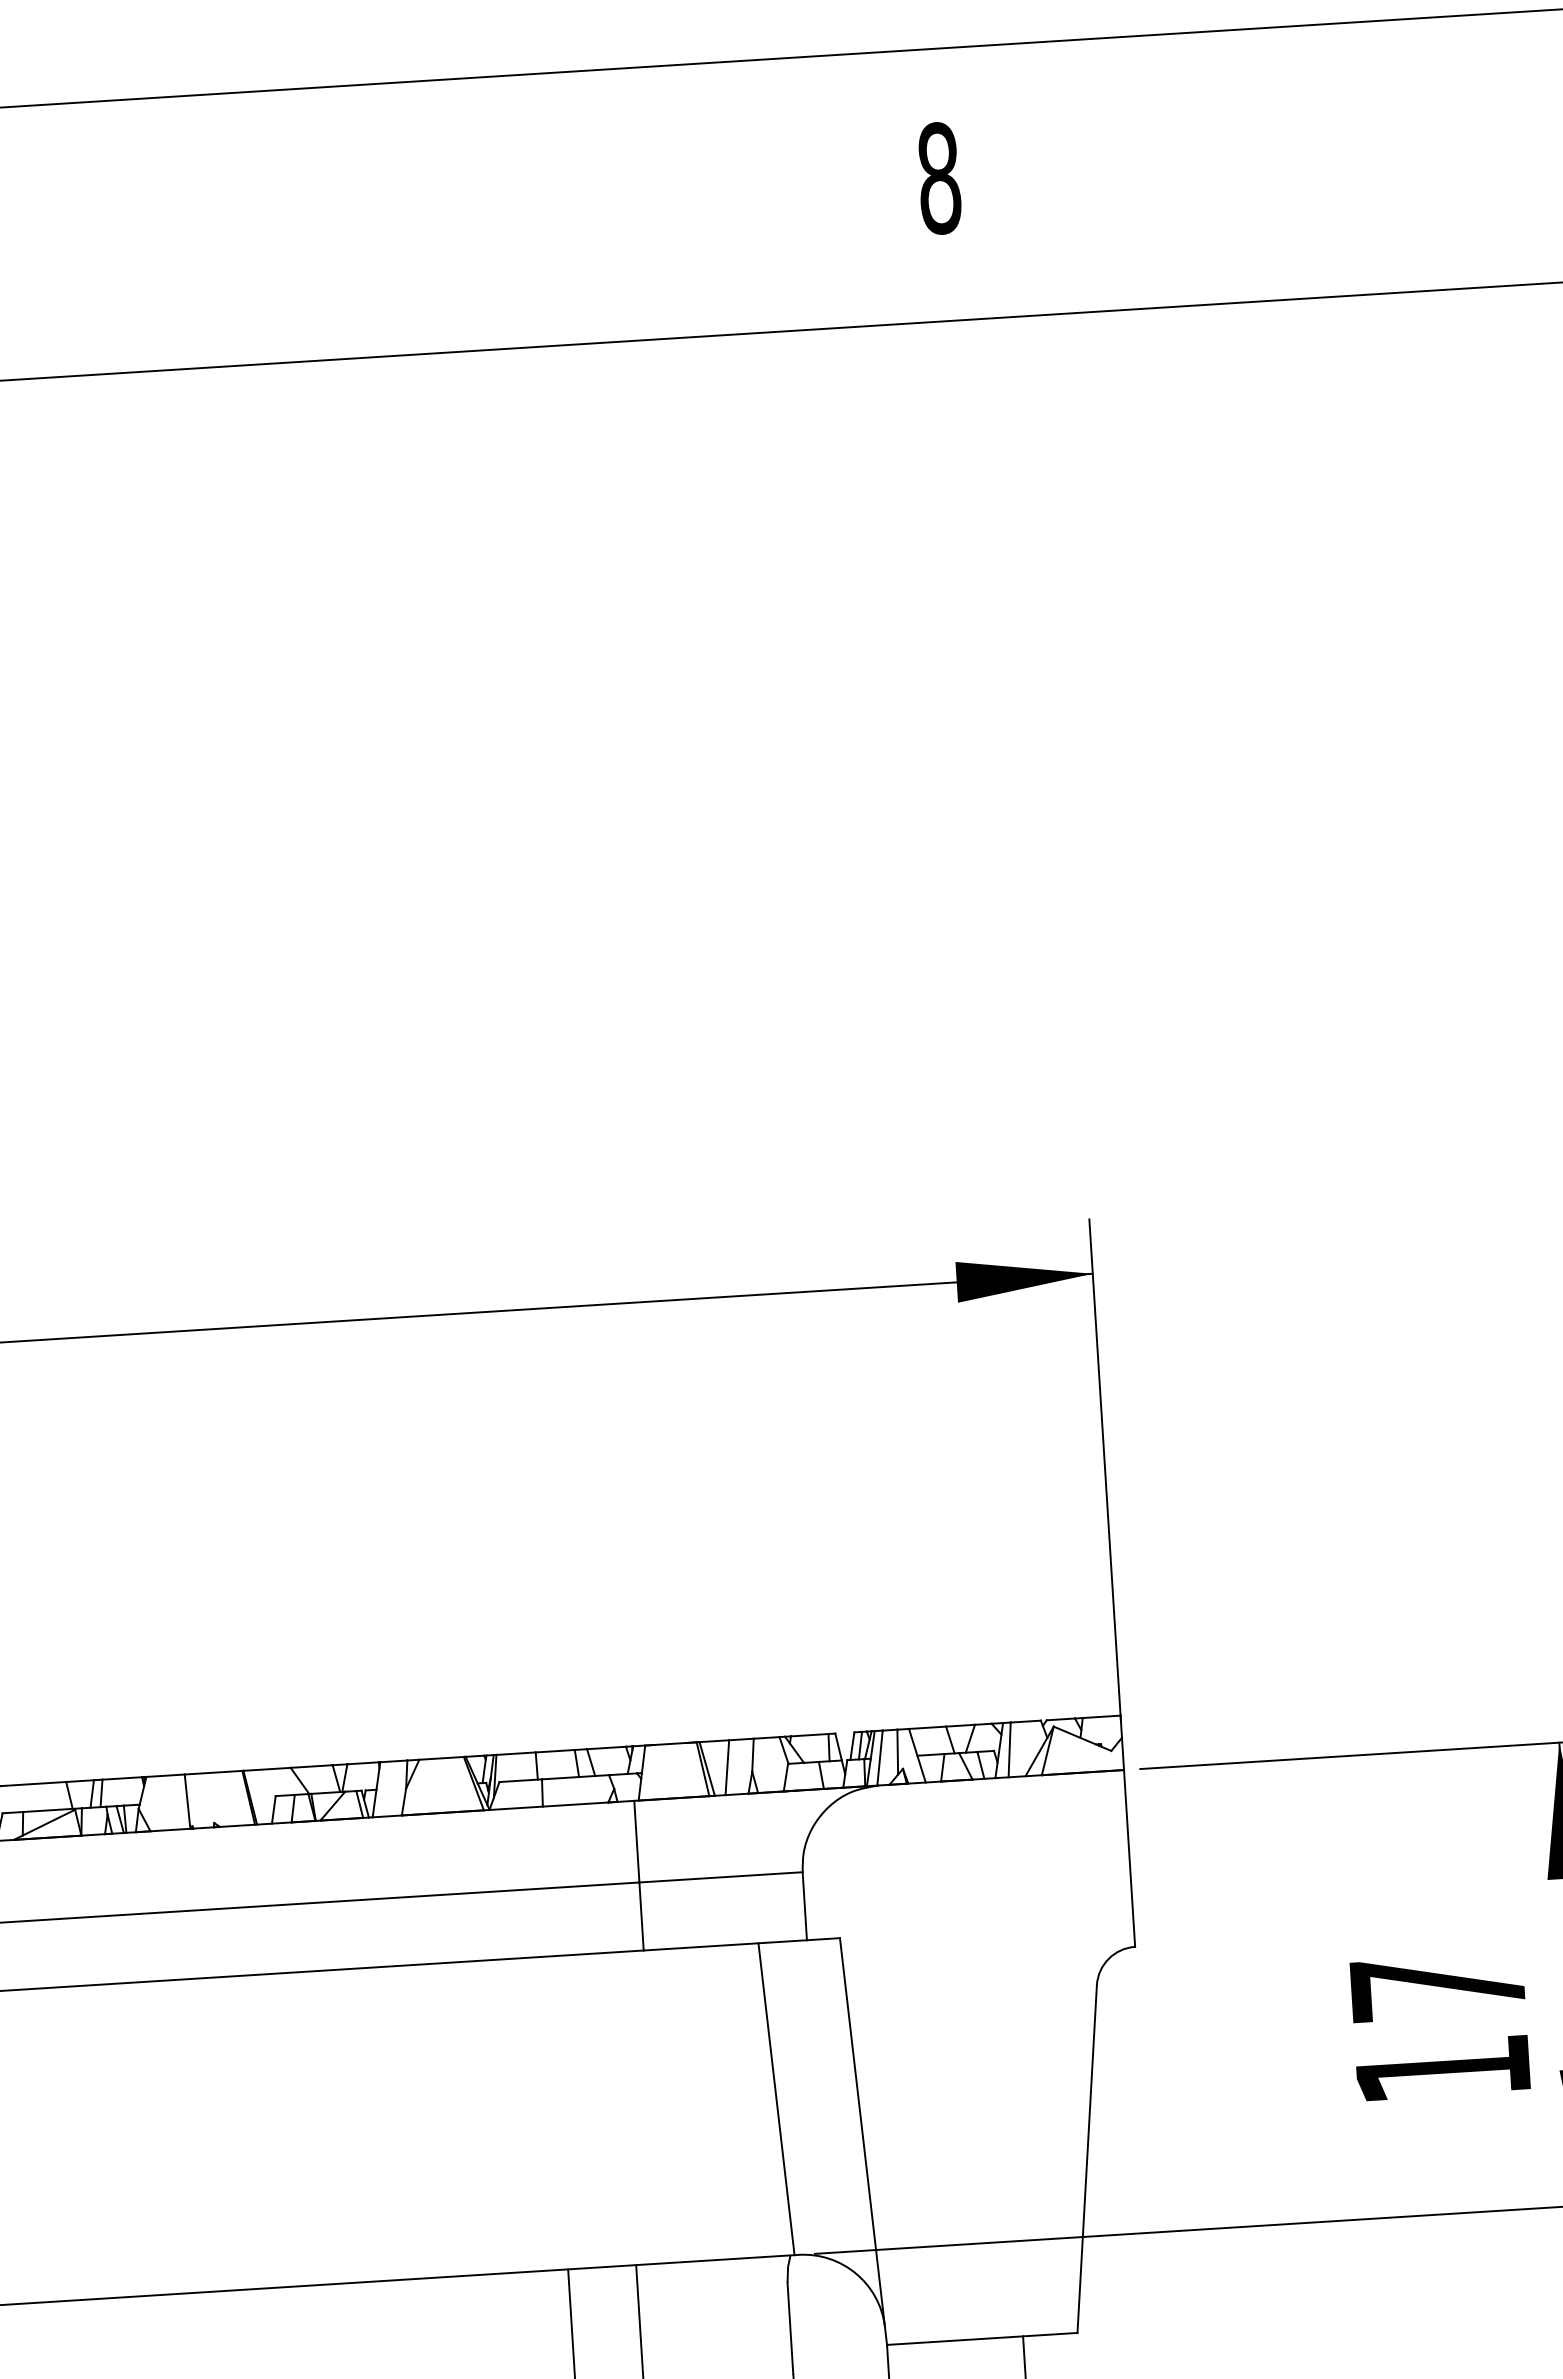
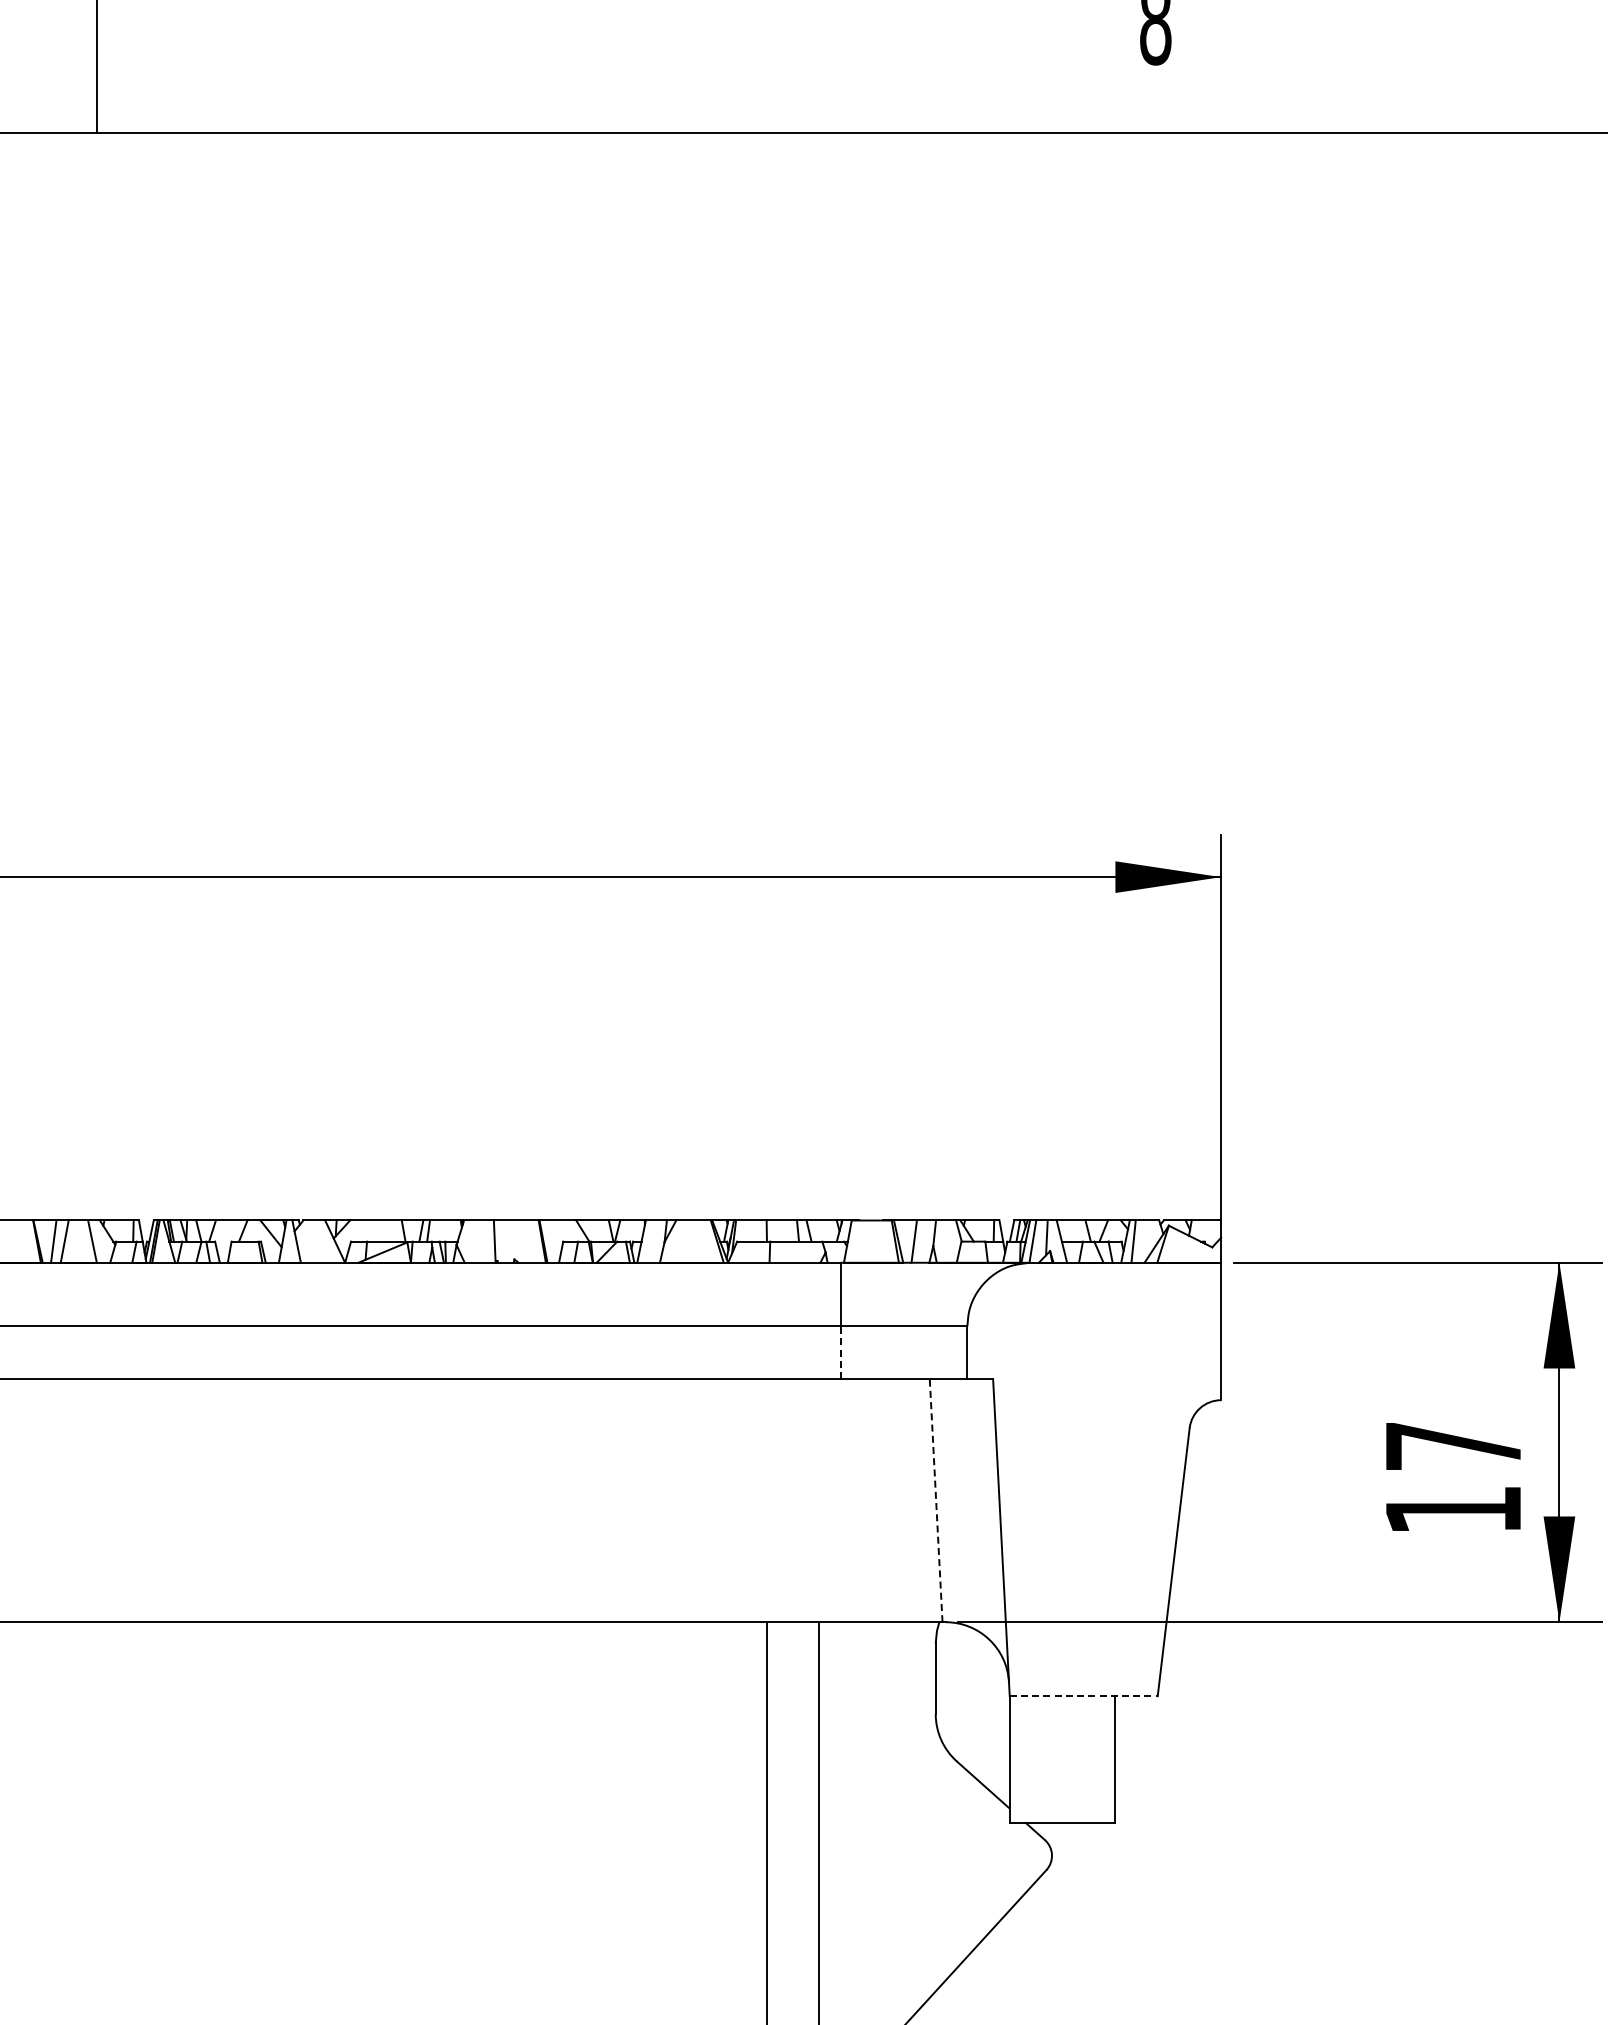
line: (641, 1916) -> (840, 1352), solid -> dashed
line: (776, 2099) -> (936, 1500), solid -> dashed
line: (981, 2339) -> (1083, 1696), solid -> dashed

